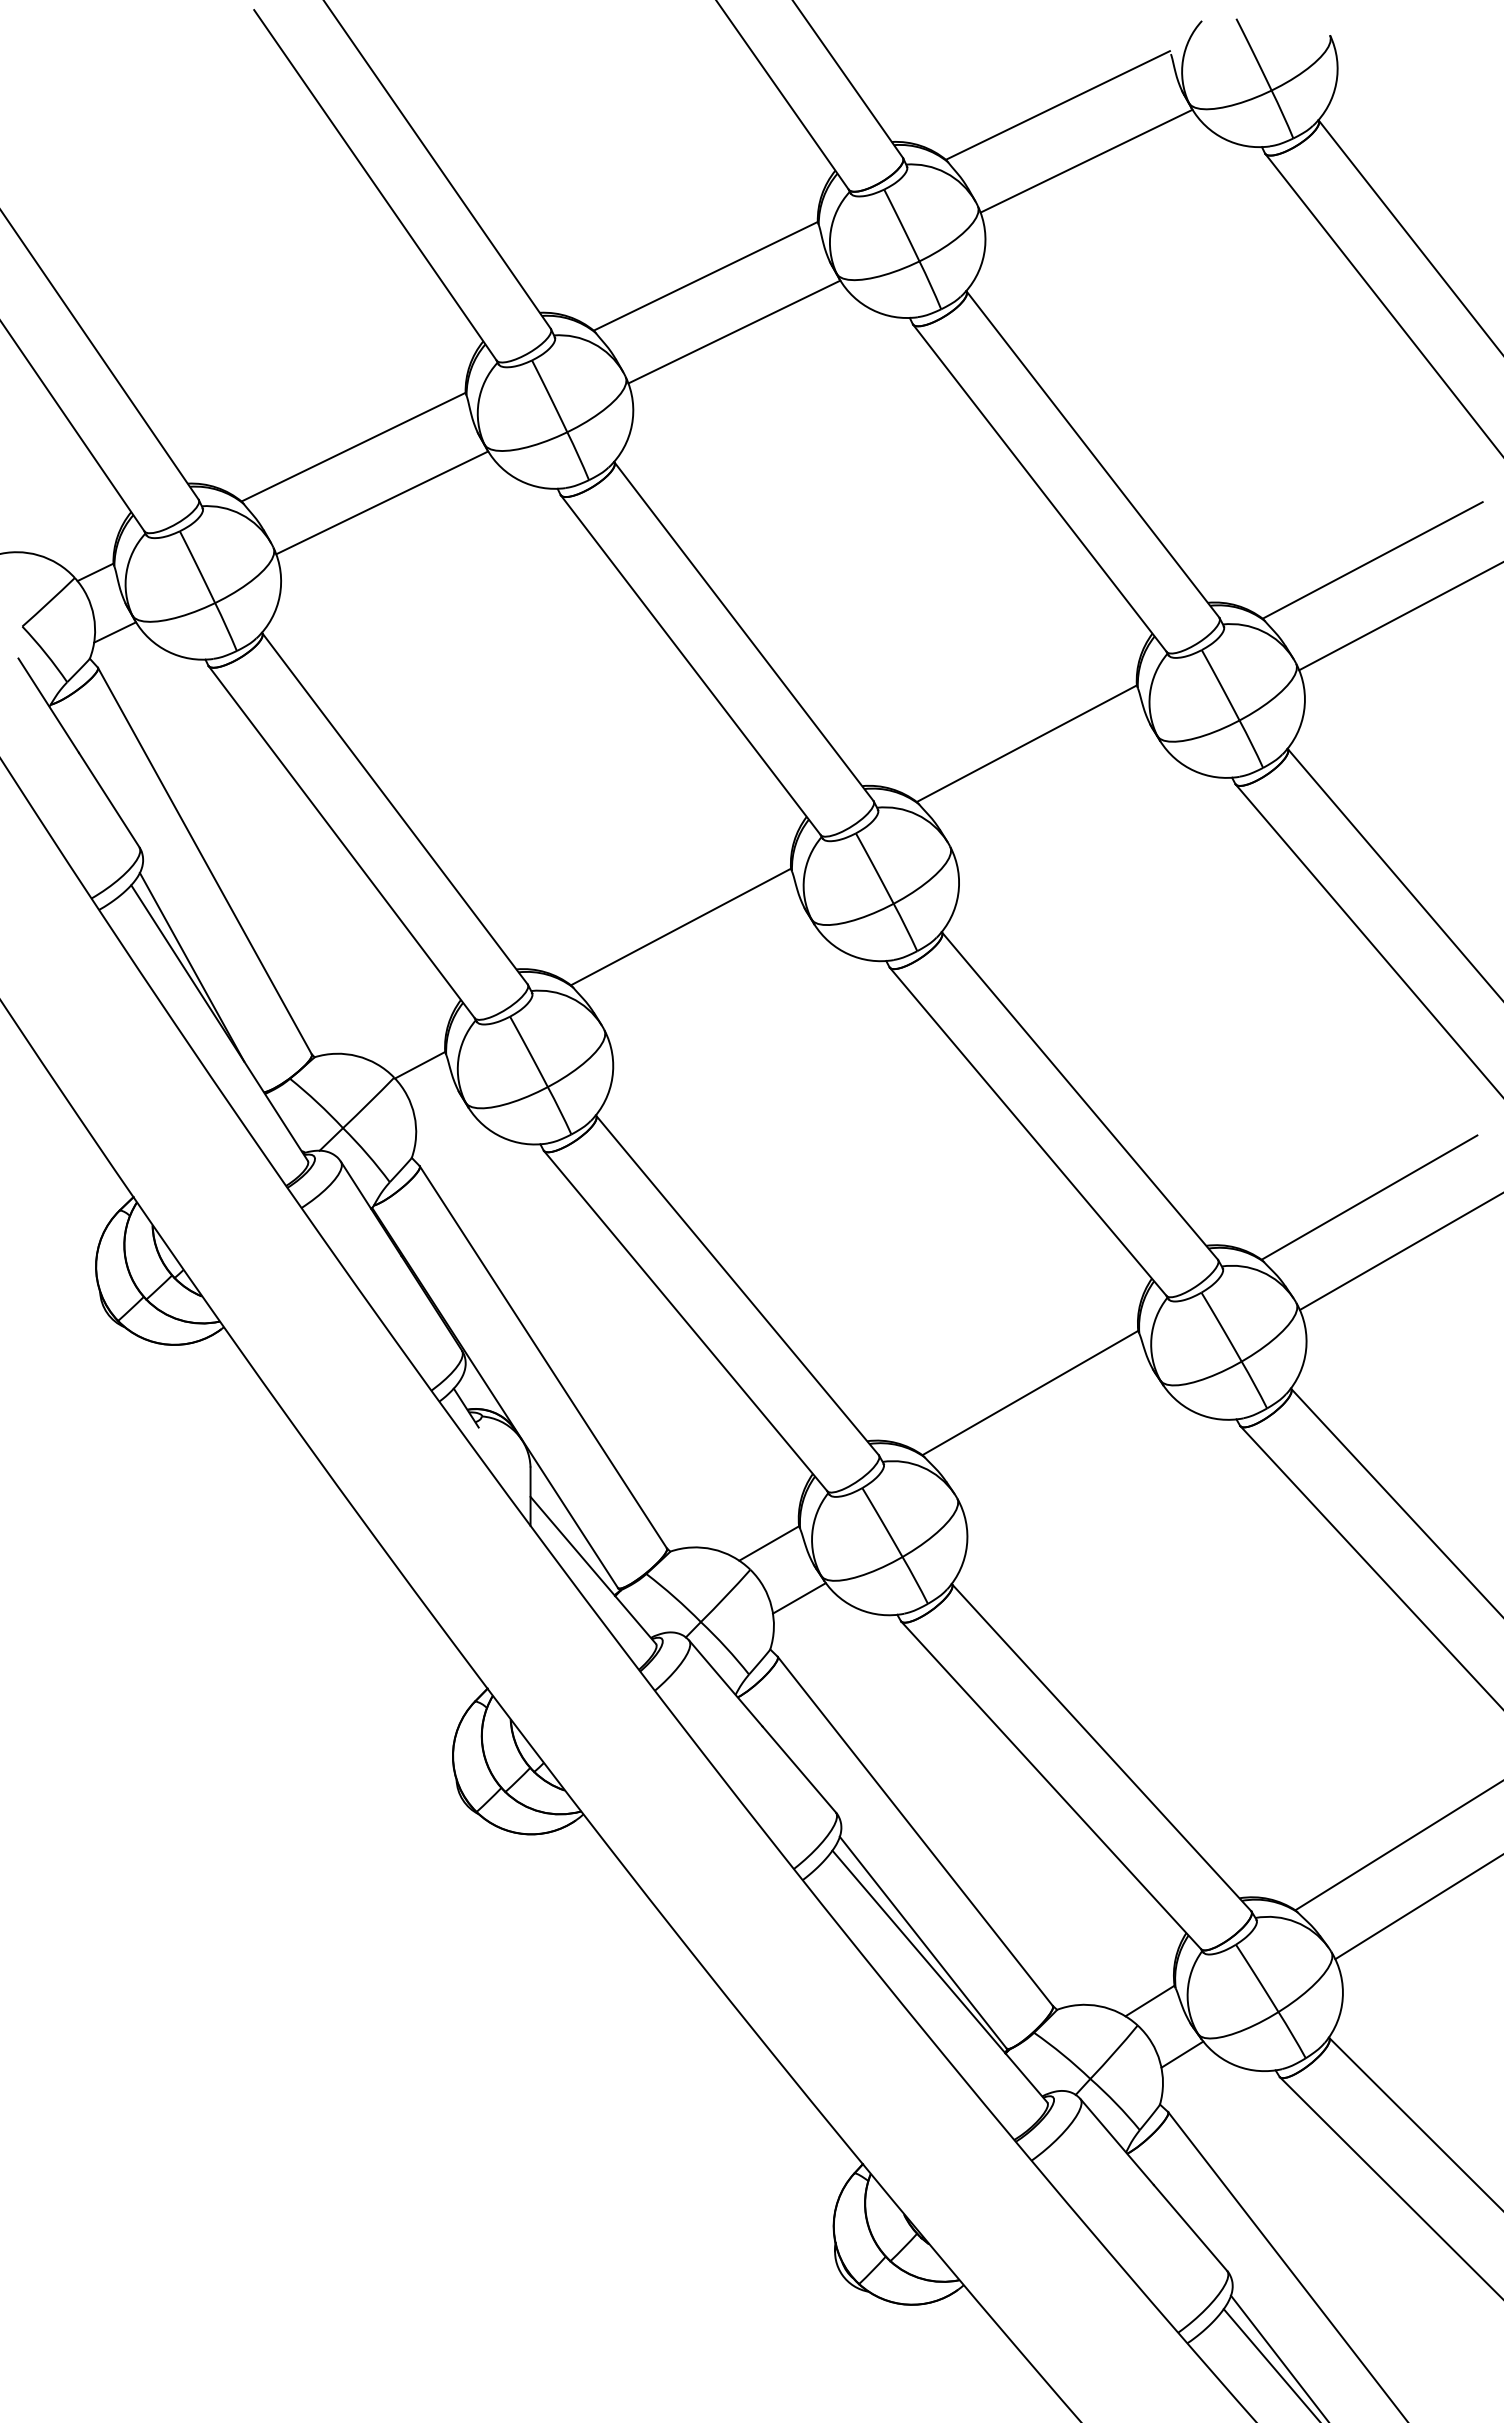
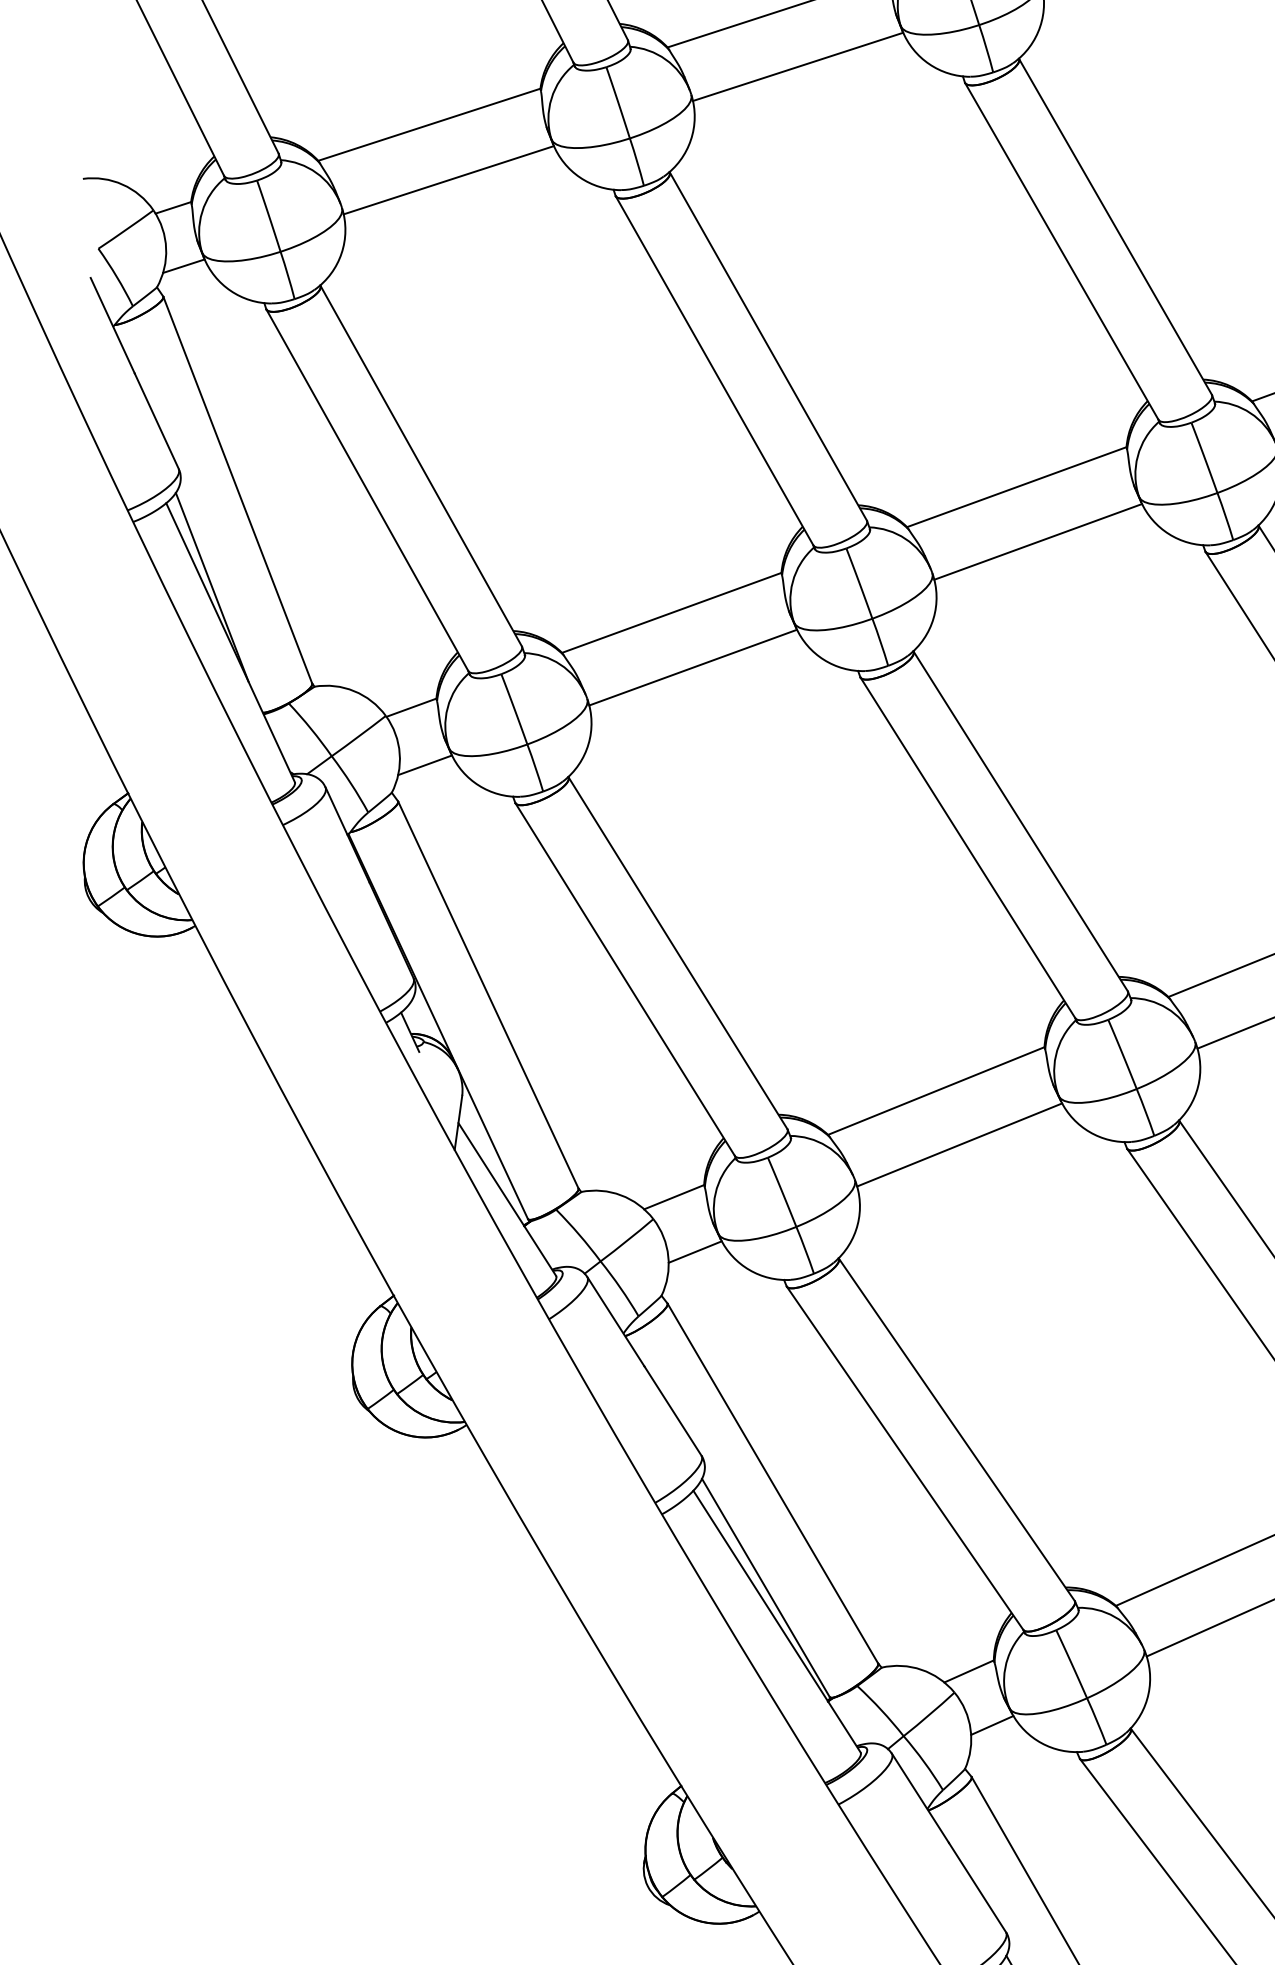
line: (1057, 798) -> (1038, 542), added
line: (711, 981) -> (693, 667), added
line: (442, 1123) -> (424, 764), added
line: (1062, 1446) -> (959, 1144), added

